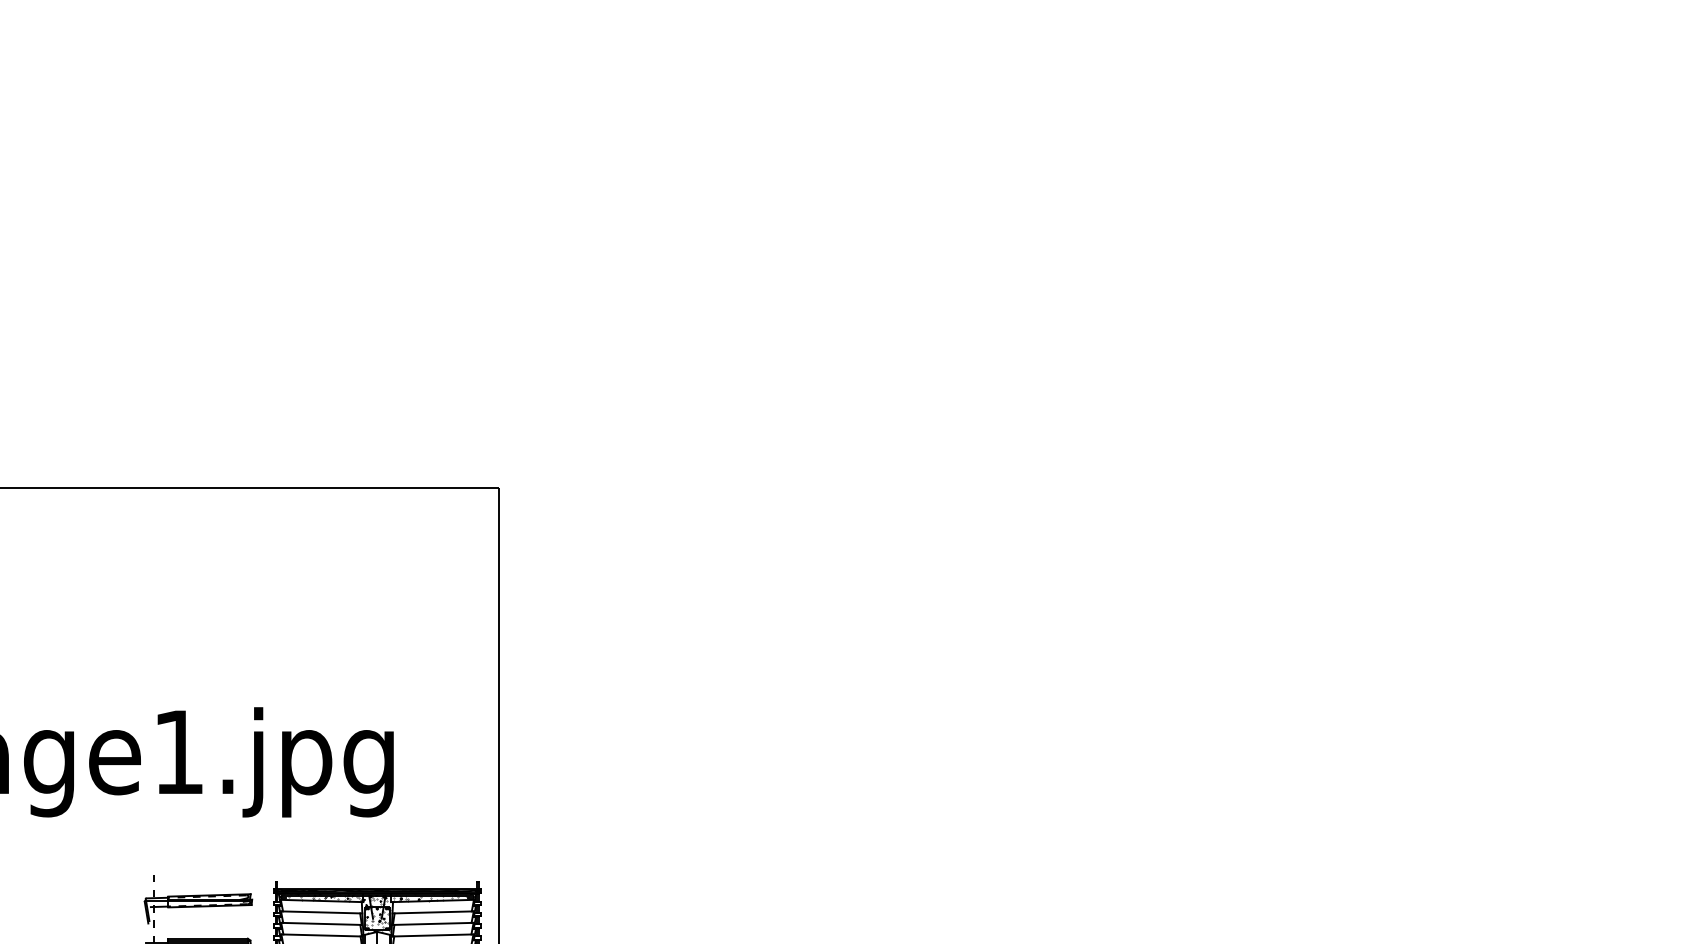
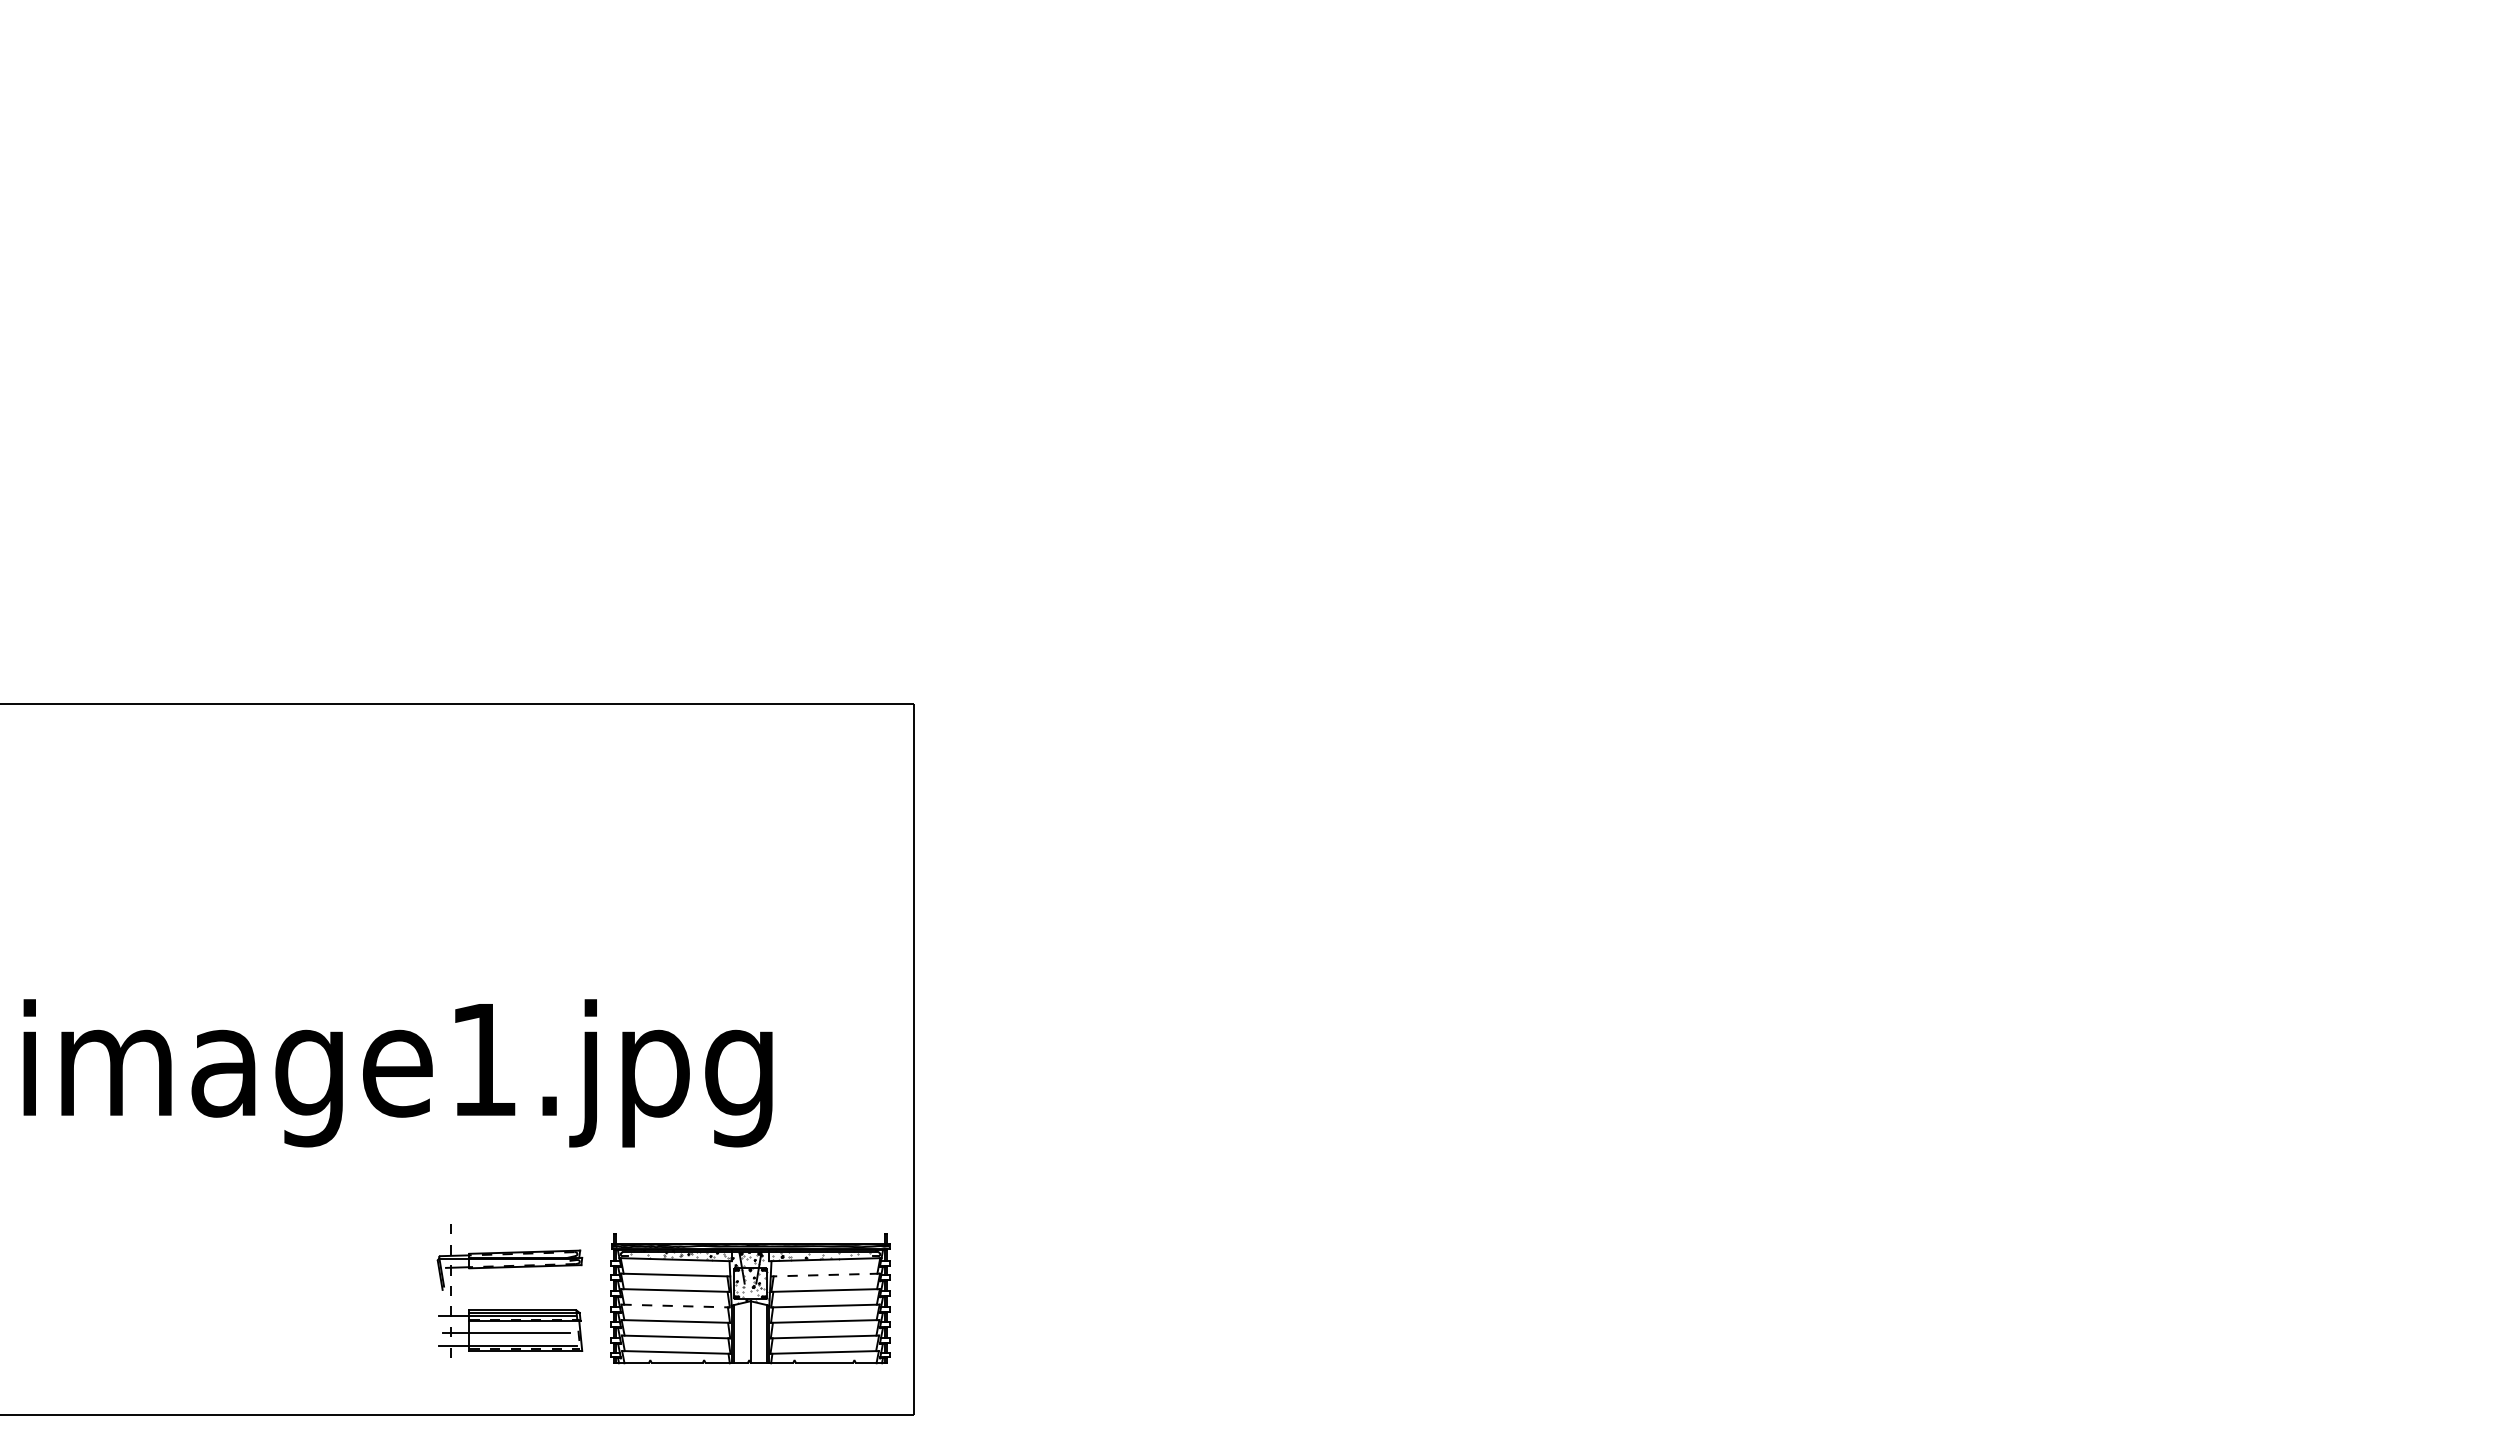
line: (433, 912) -> (825, 1275), solid -> dashed
line: (322, 935) -> (676, 1306), solid -> dashed

